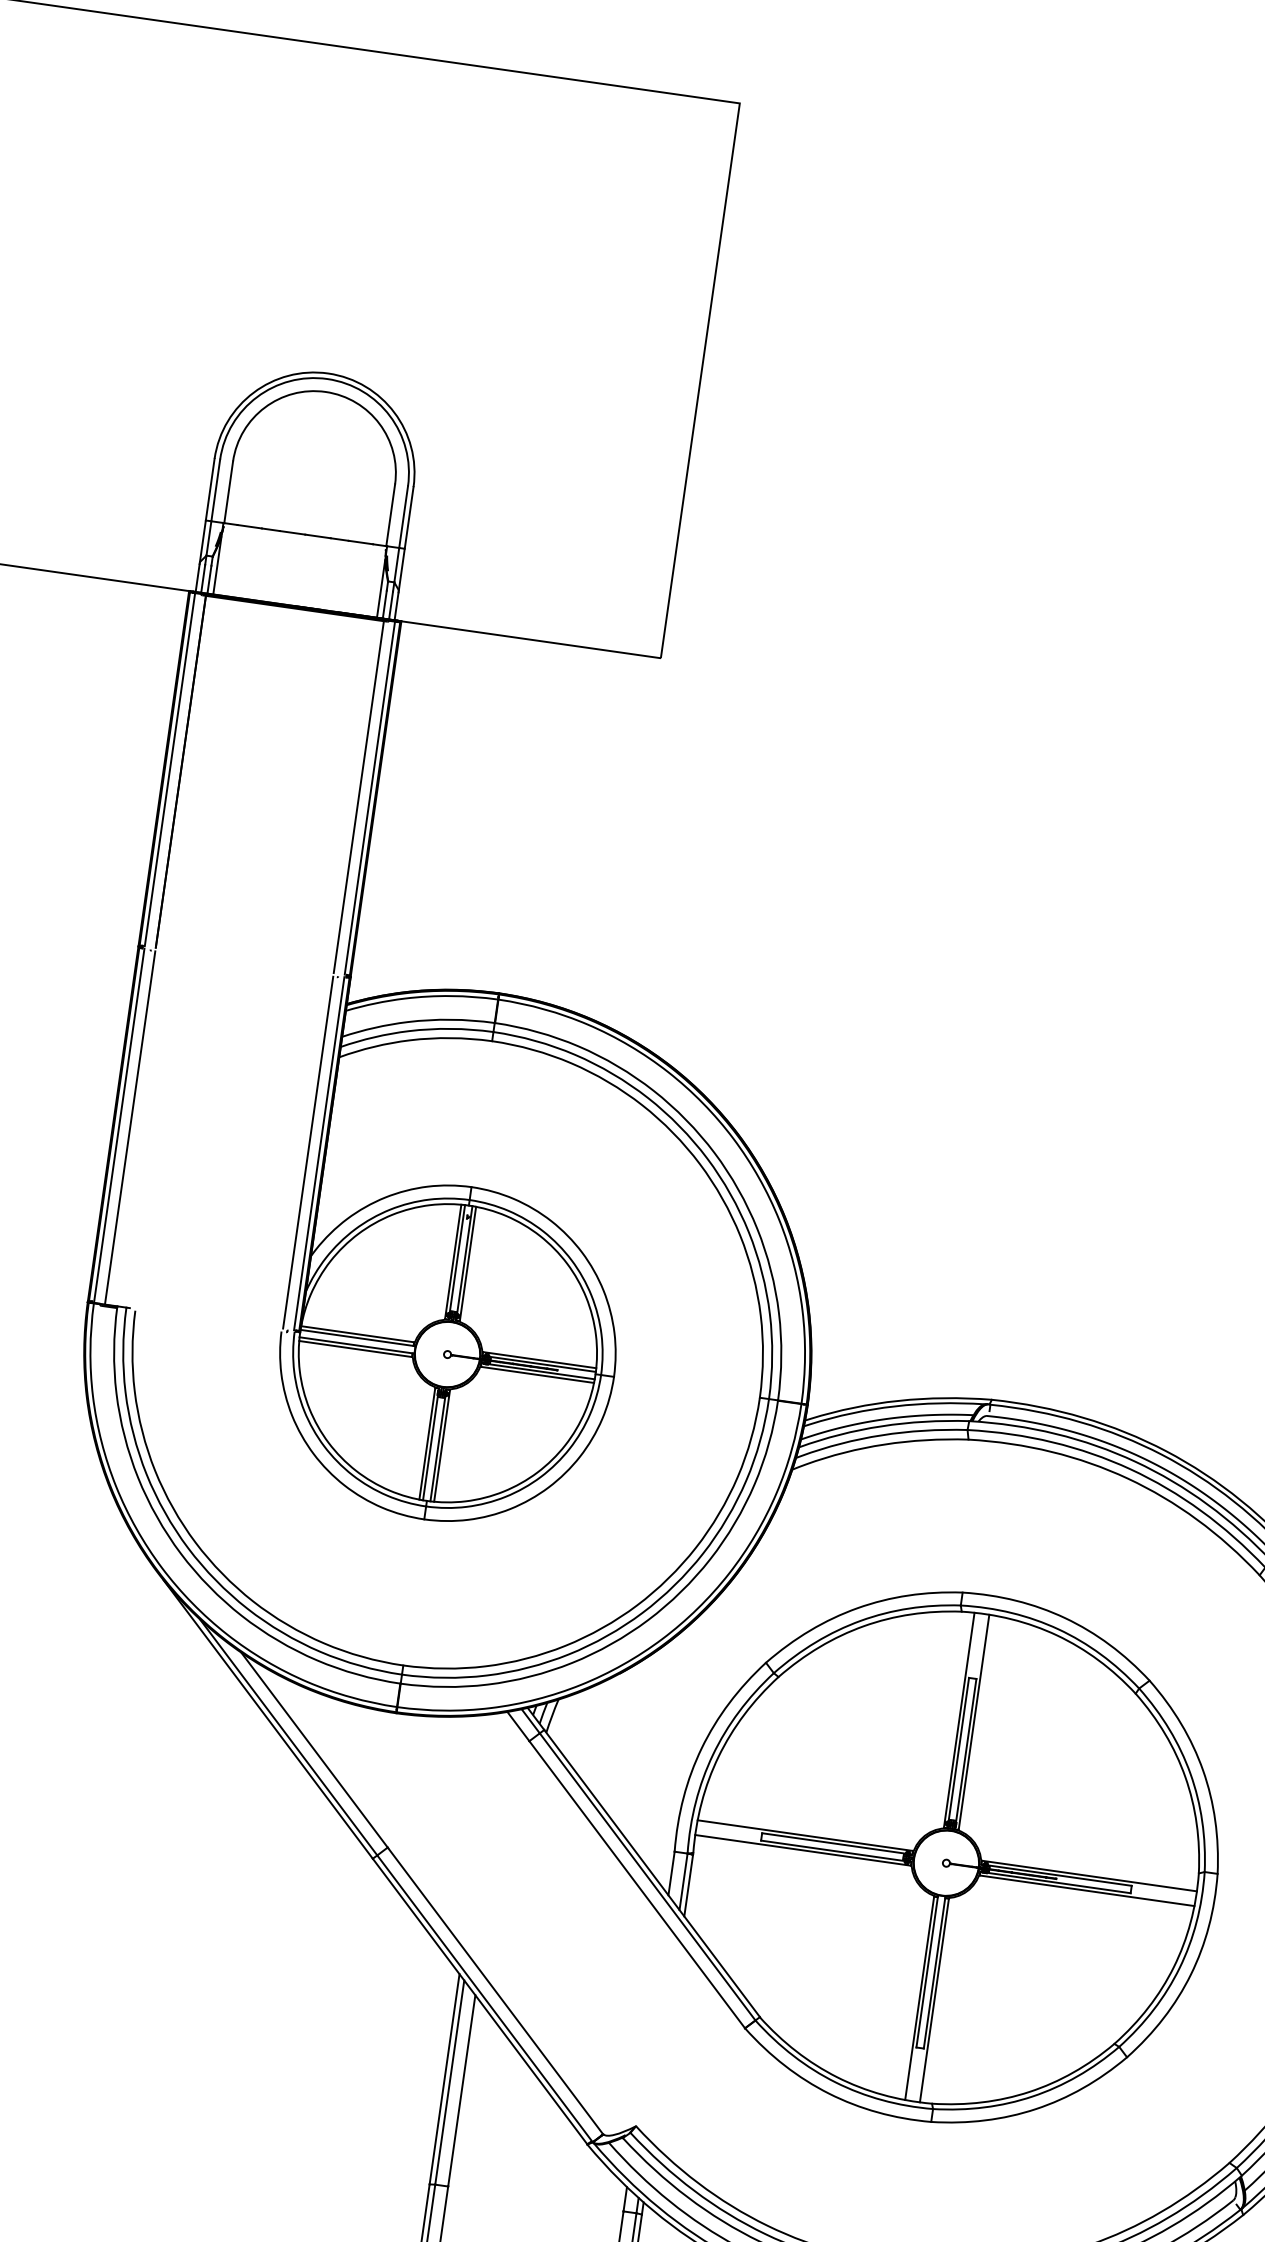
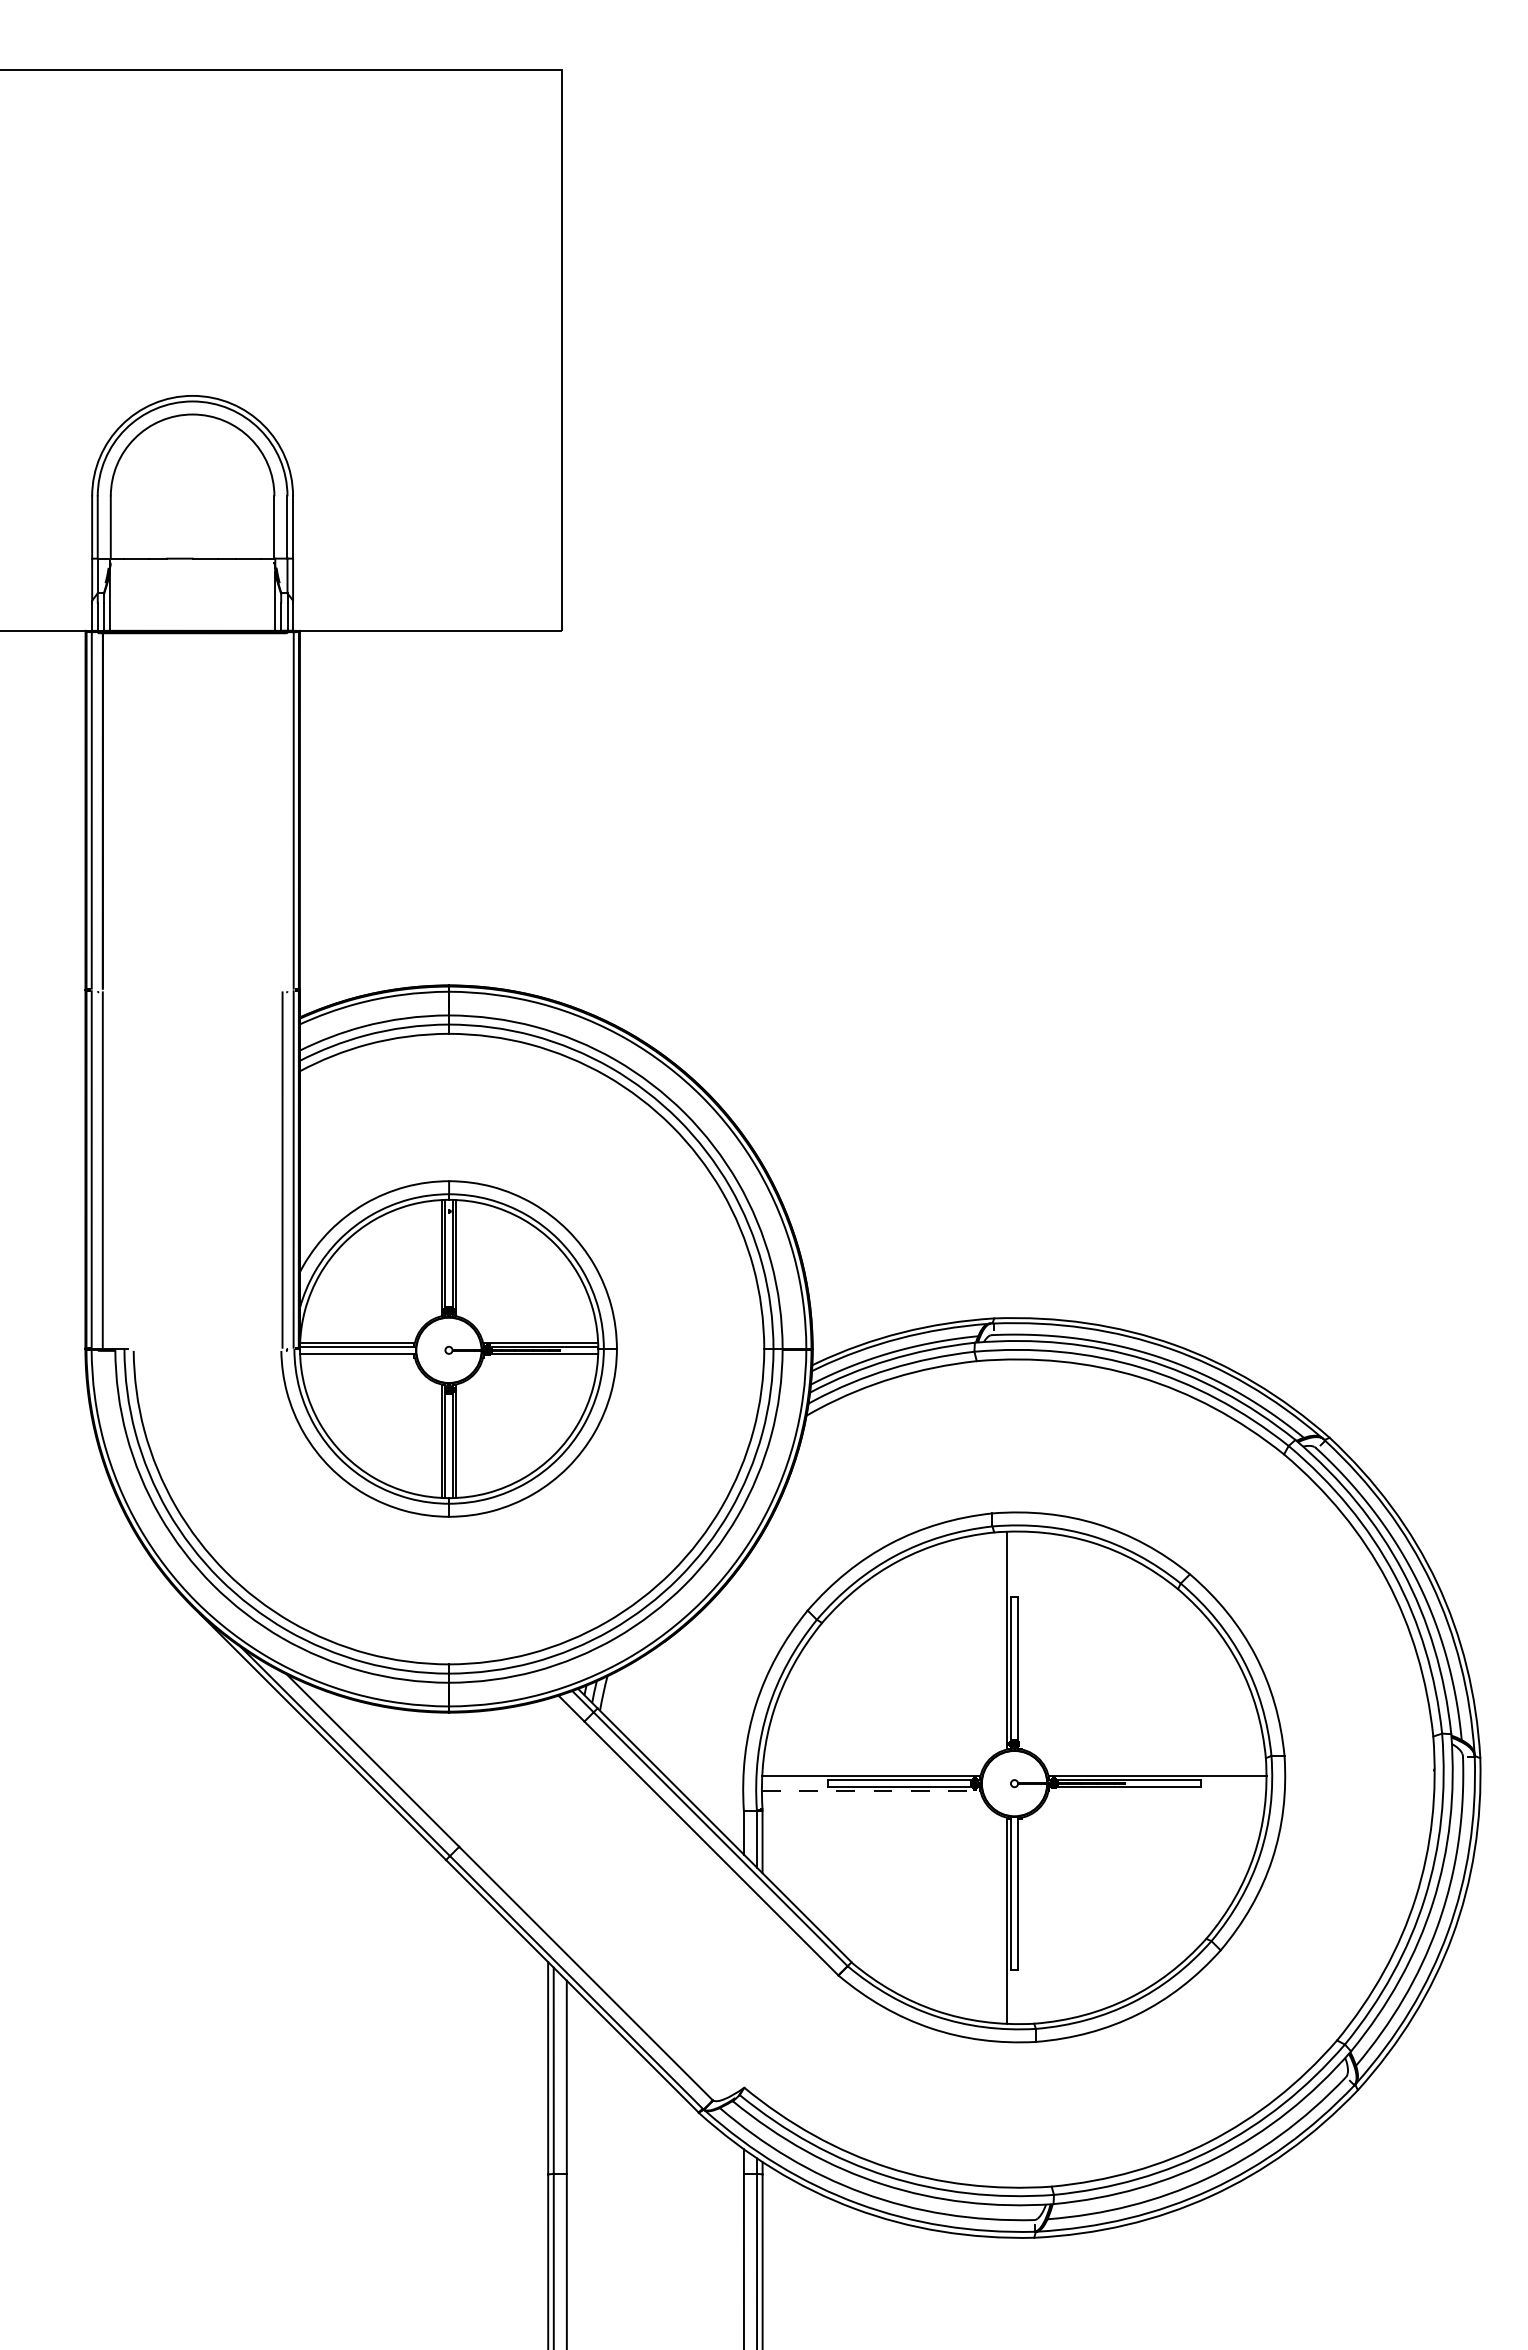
line: (358, 796) -> (282, 810), removed
line: (355, 1348) -> (357, 1357), removed
line: (537, 1374) -> (540, 1357), removed
line: (974, 1721) -> (1022, 1639), removed
line: (802, 1850) -> (870, 1791), solid -> dashed
line: (1086, 1891) -> (1157, 1791), removed
line: (934, 2000) -> (1022, 1921), removed

